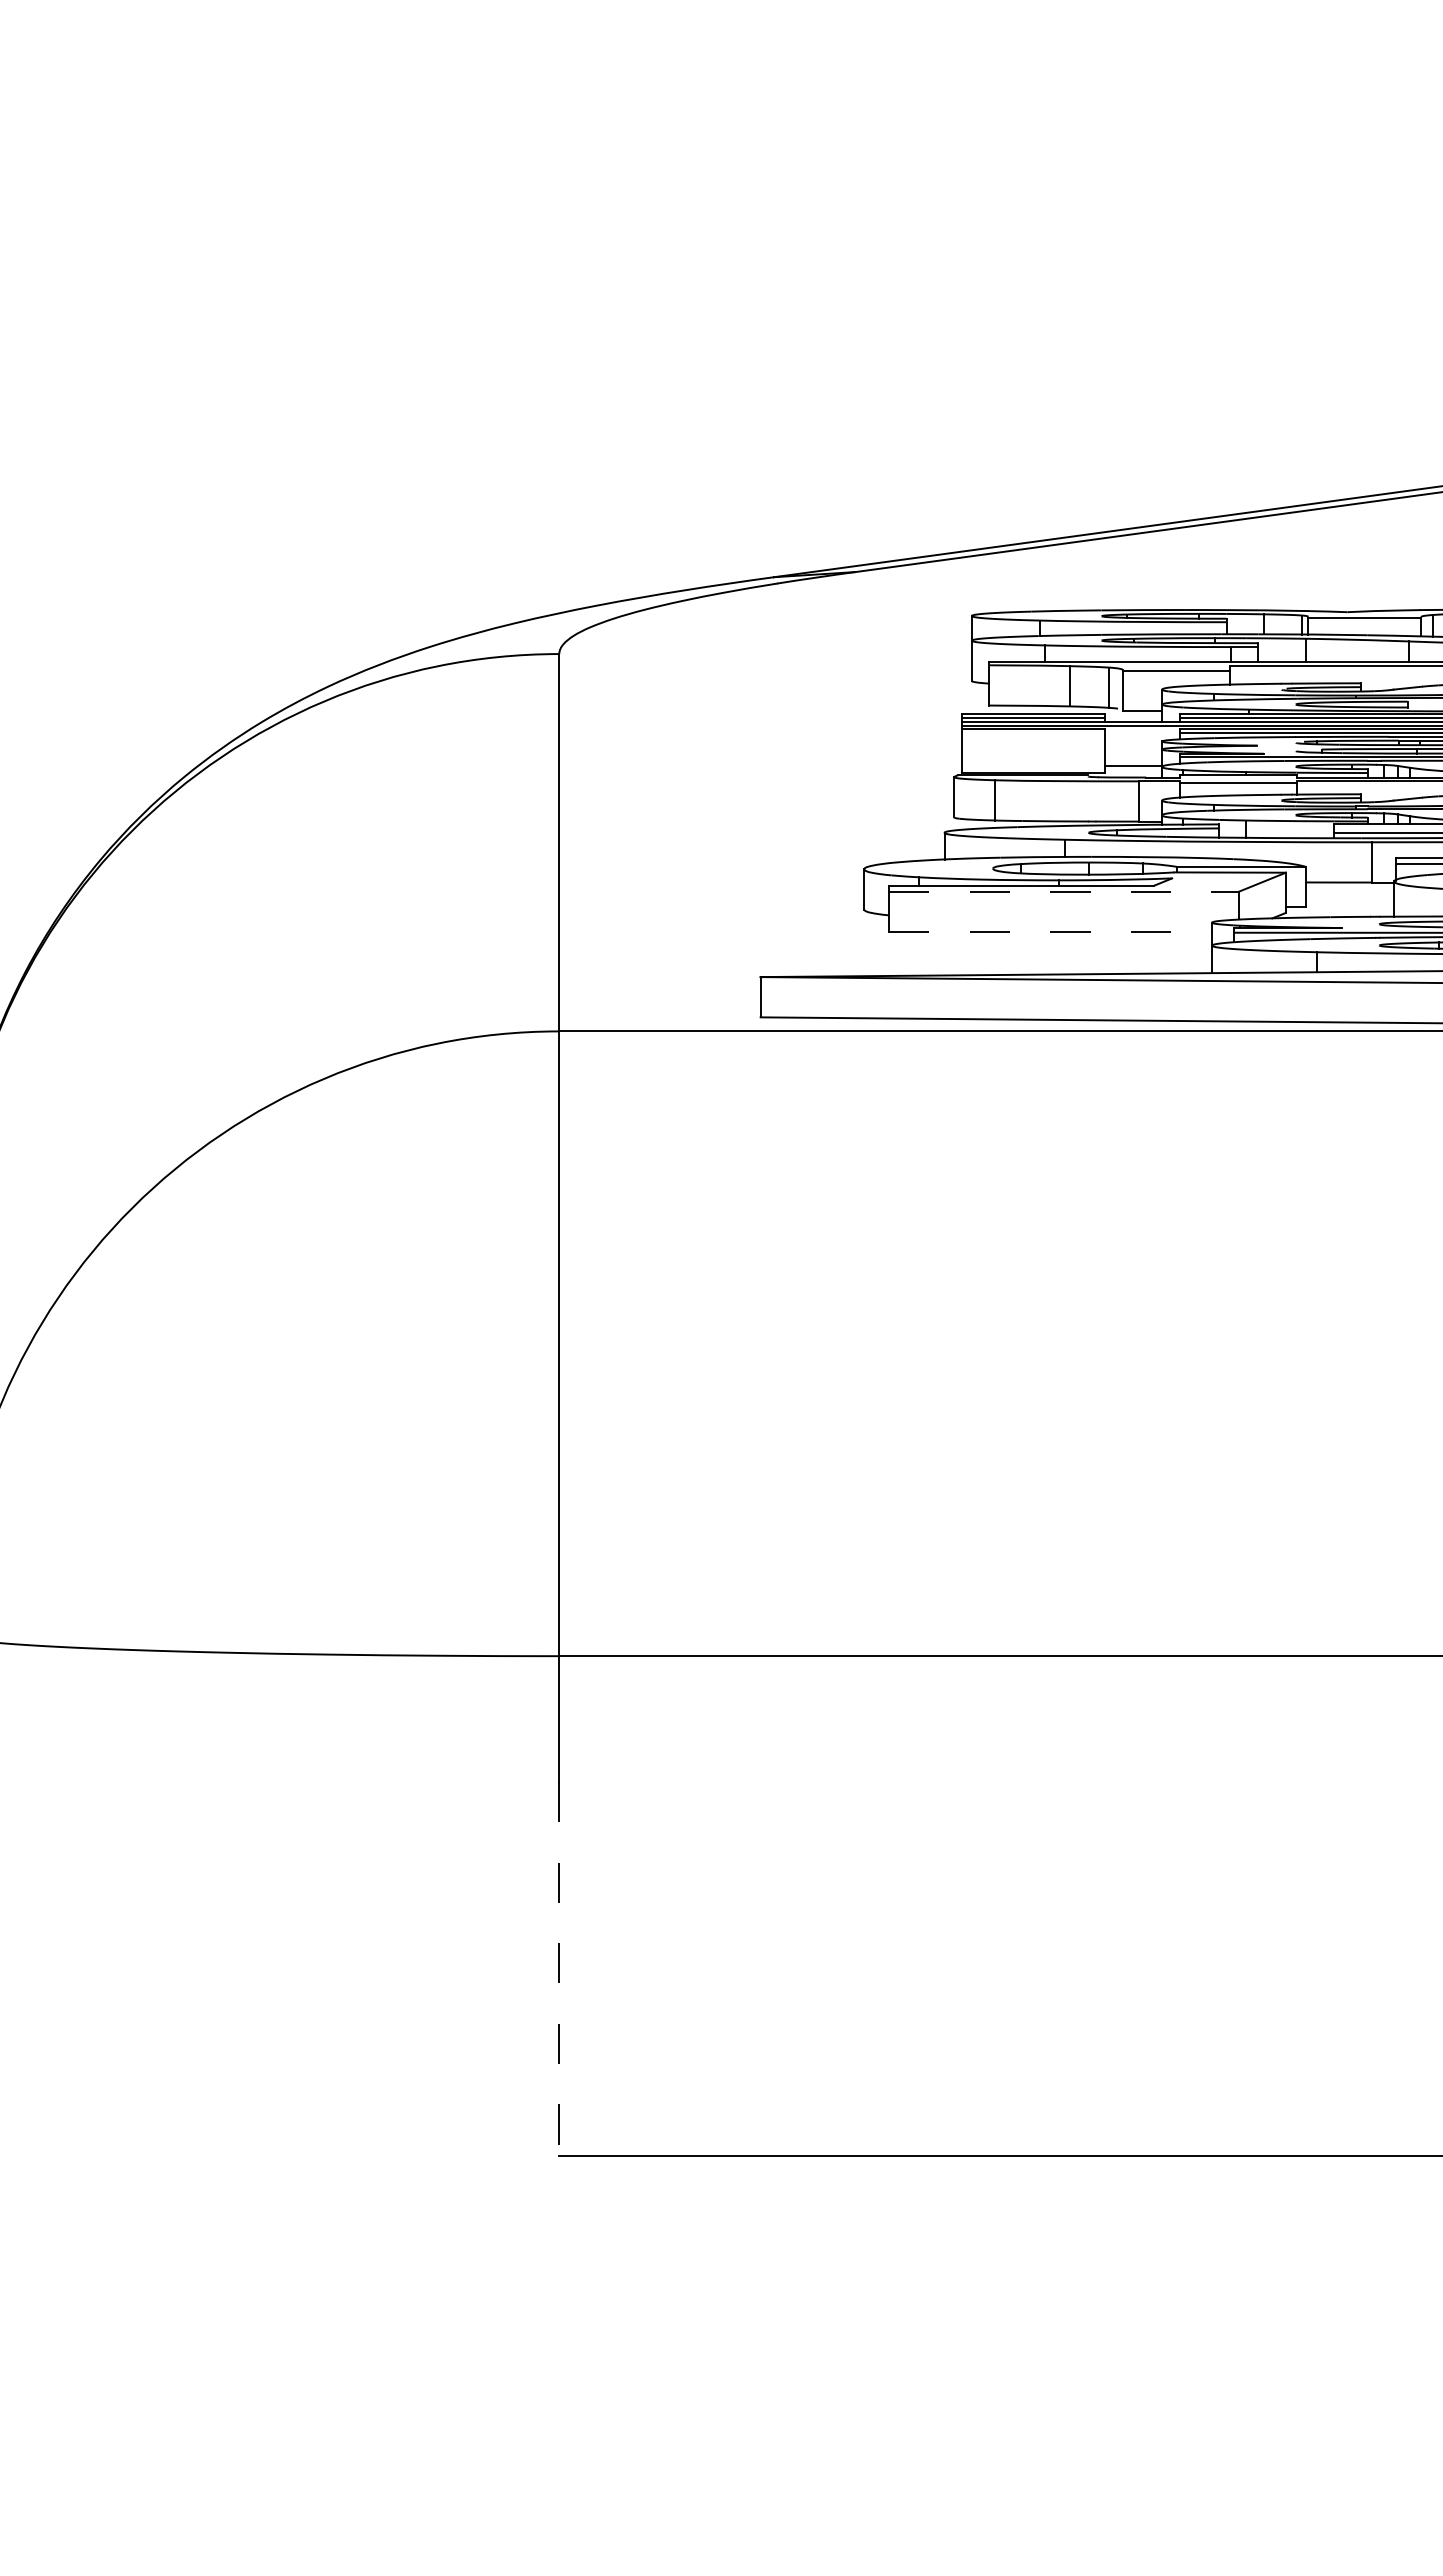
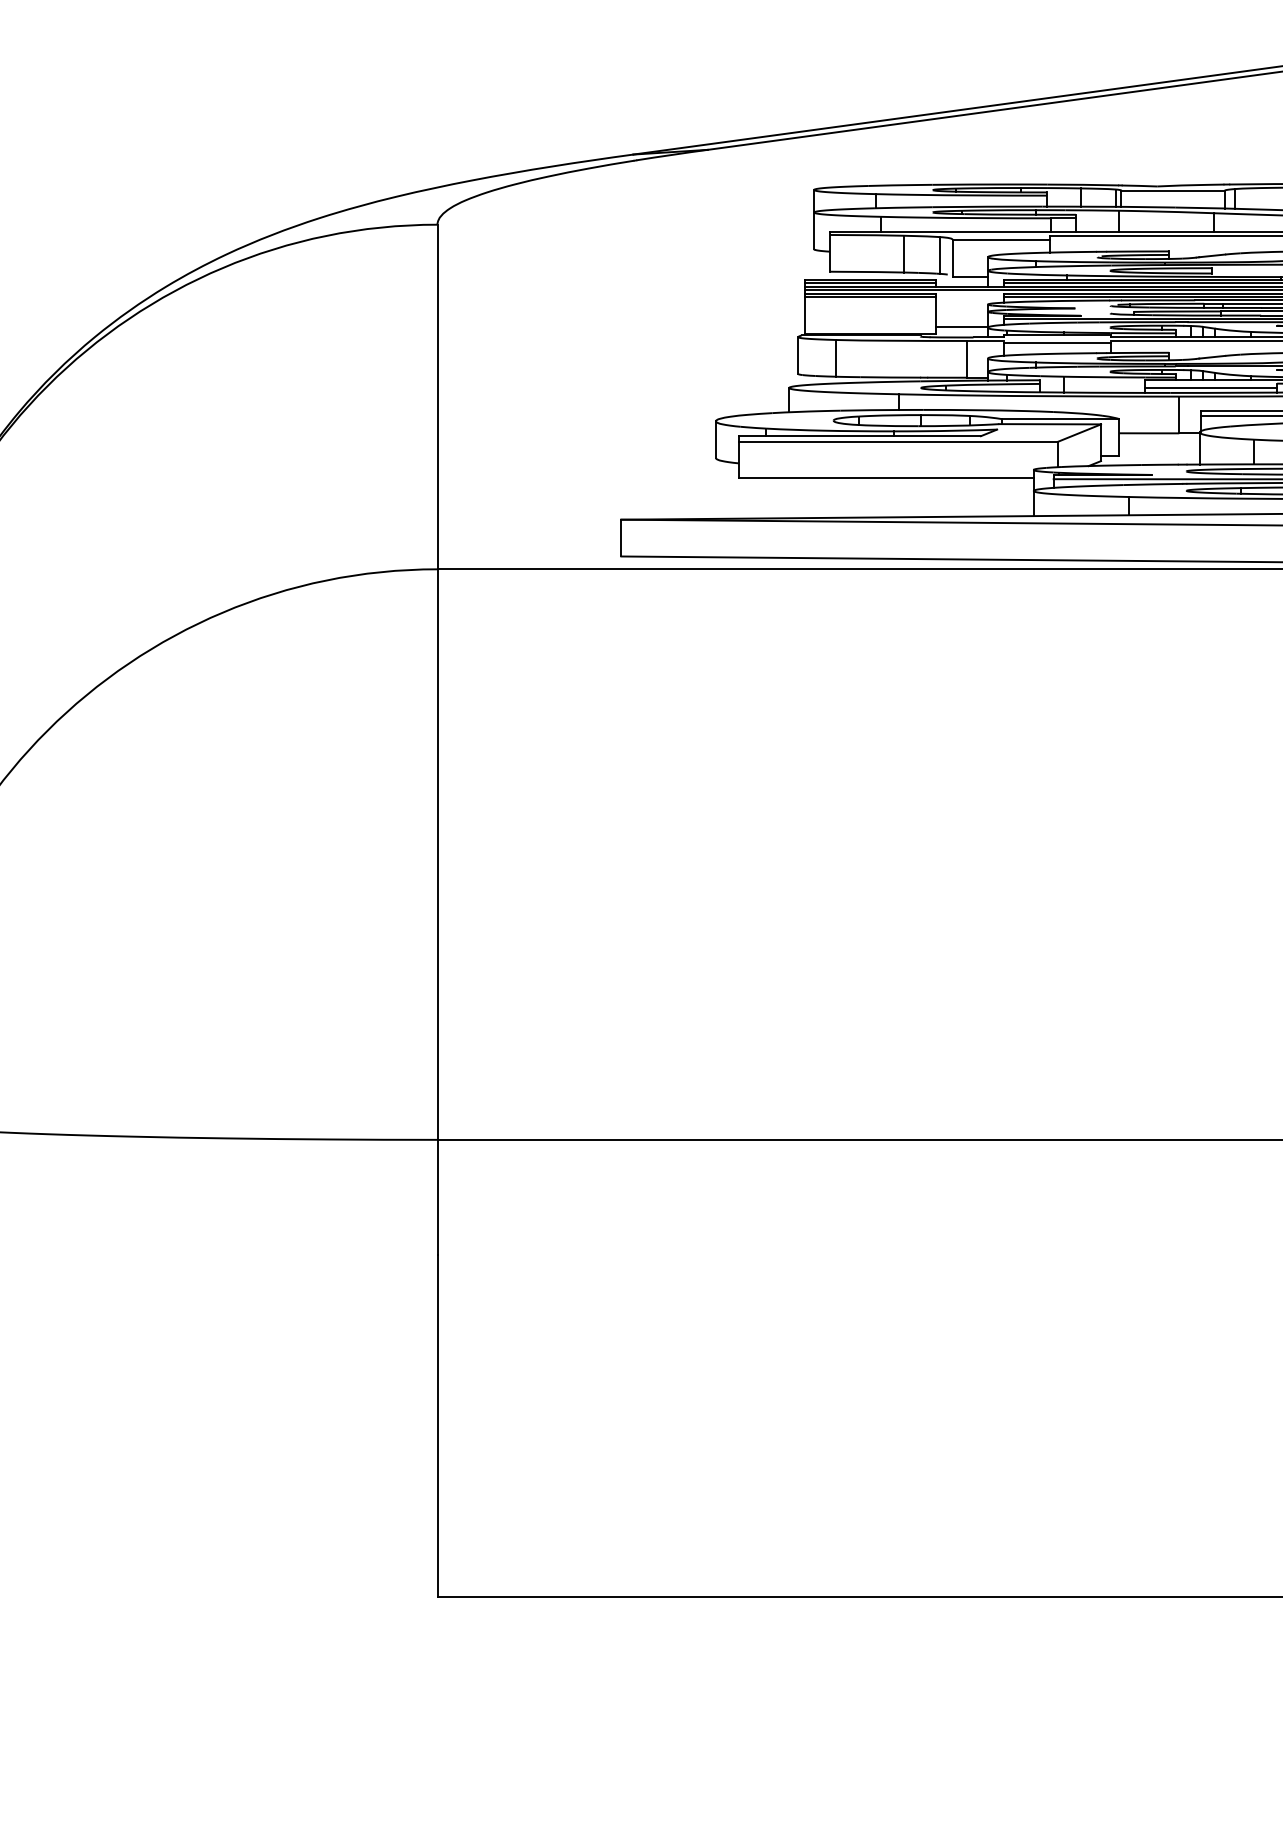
line: (1033, 733) -> (870, 297), added
line: (1064, 891) -> (898, 441), dashed -> solid
line: (1050, 931) -> (886, 478), dashed -> solid
line: (559, 1969) -> (437, 1425), dashed -> solid

